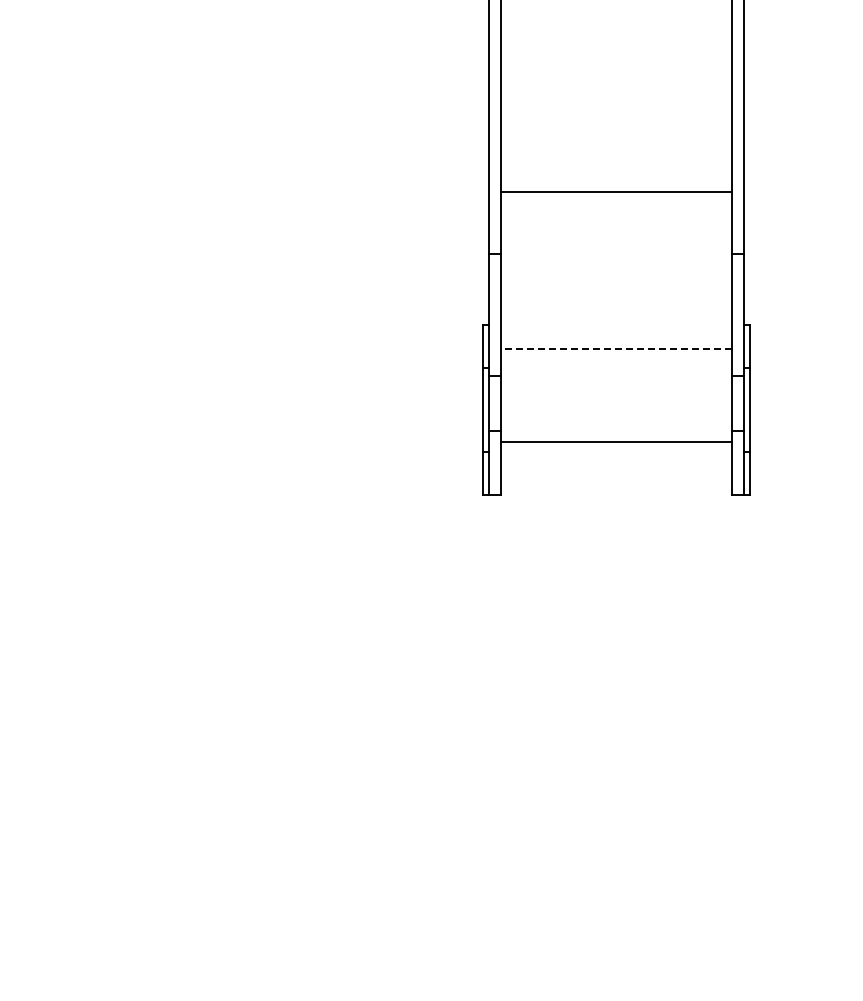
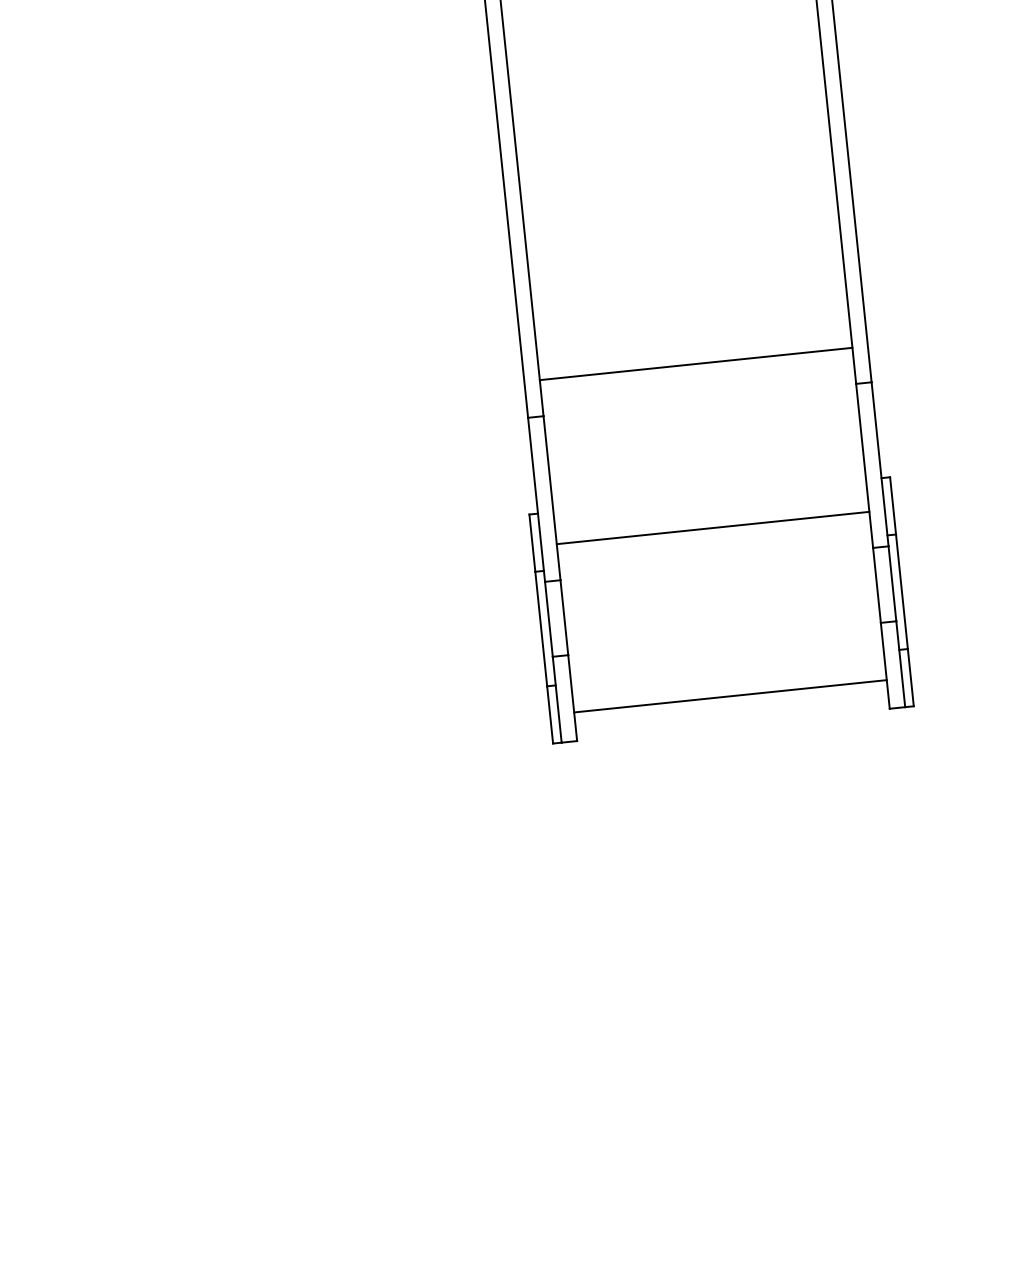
line: (616, 191) -> (696, 363), moved
line: (616, 349) -> (713, 528), dashed -> solid
line: (616, 441) -> (730, 696), moved

